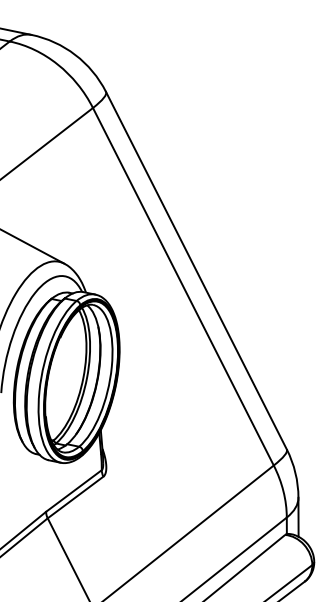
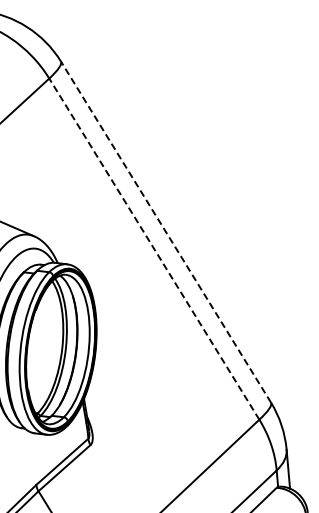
line: (196, 270) -> (166, 231), solid -> dashed
line: (183, 286) -> (154, 248), solid -> dashed

